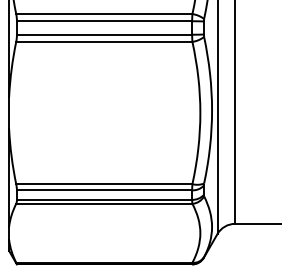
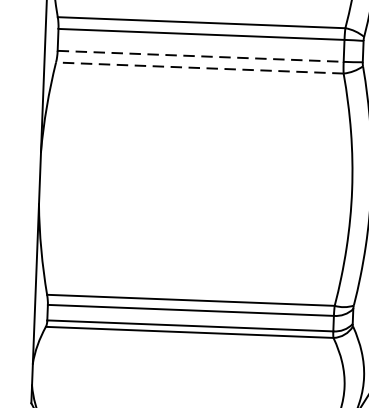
line: (104, 34) -> (200, 55), solid -> dashed
line: (103, 41) -> (198, 67), solid -> dashed

